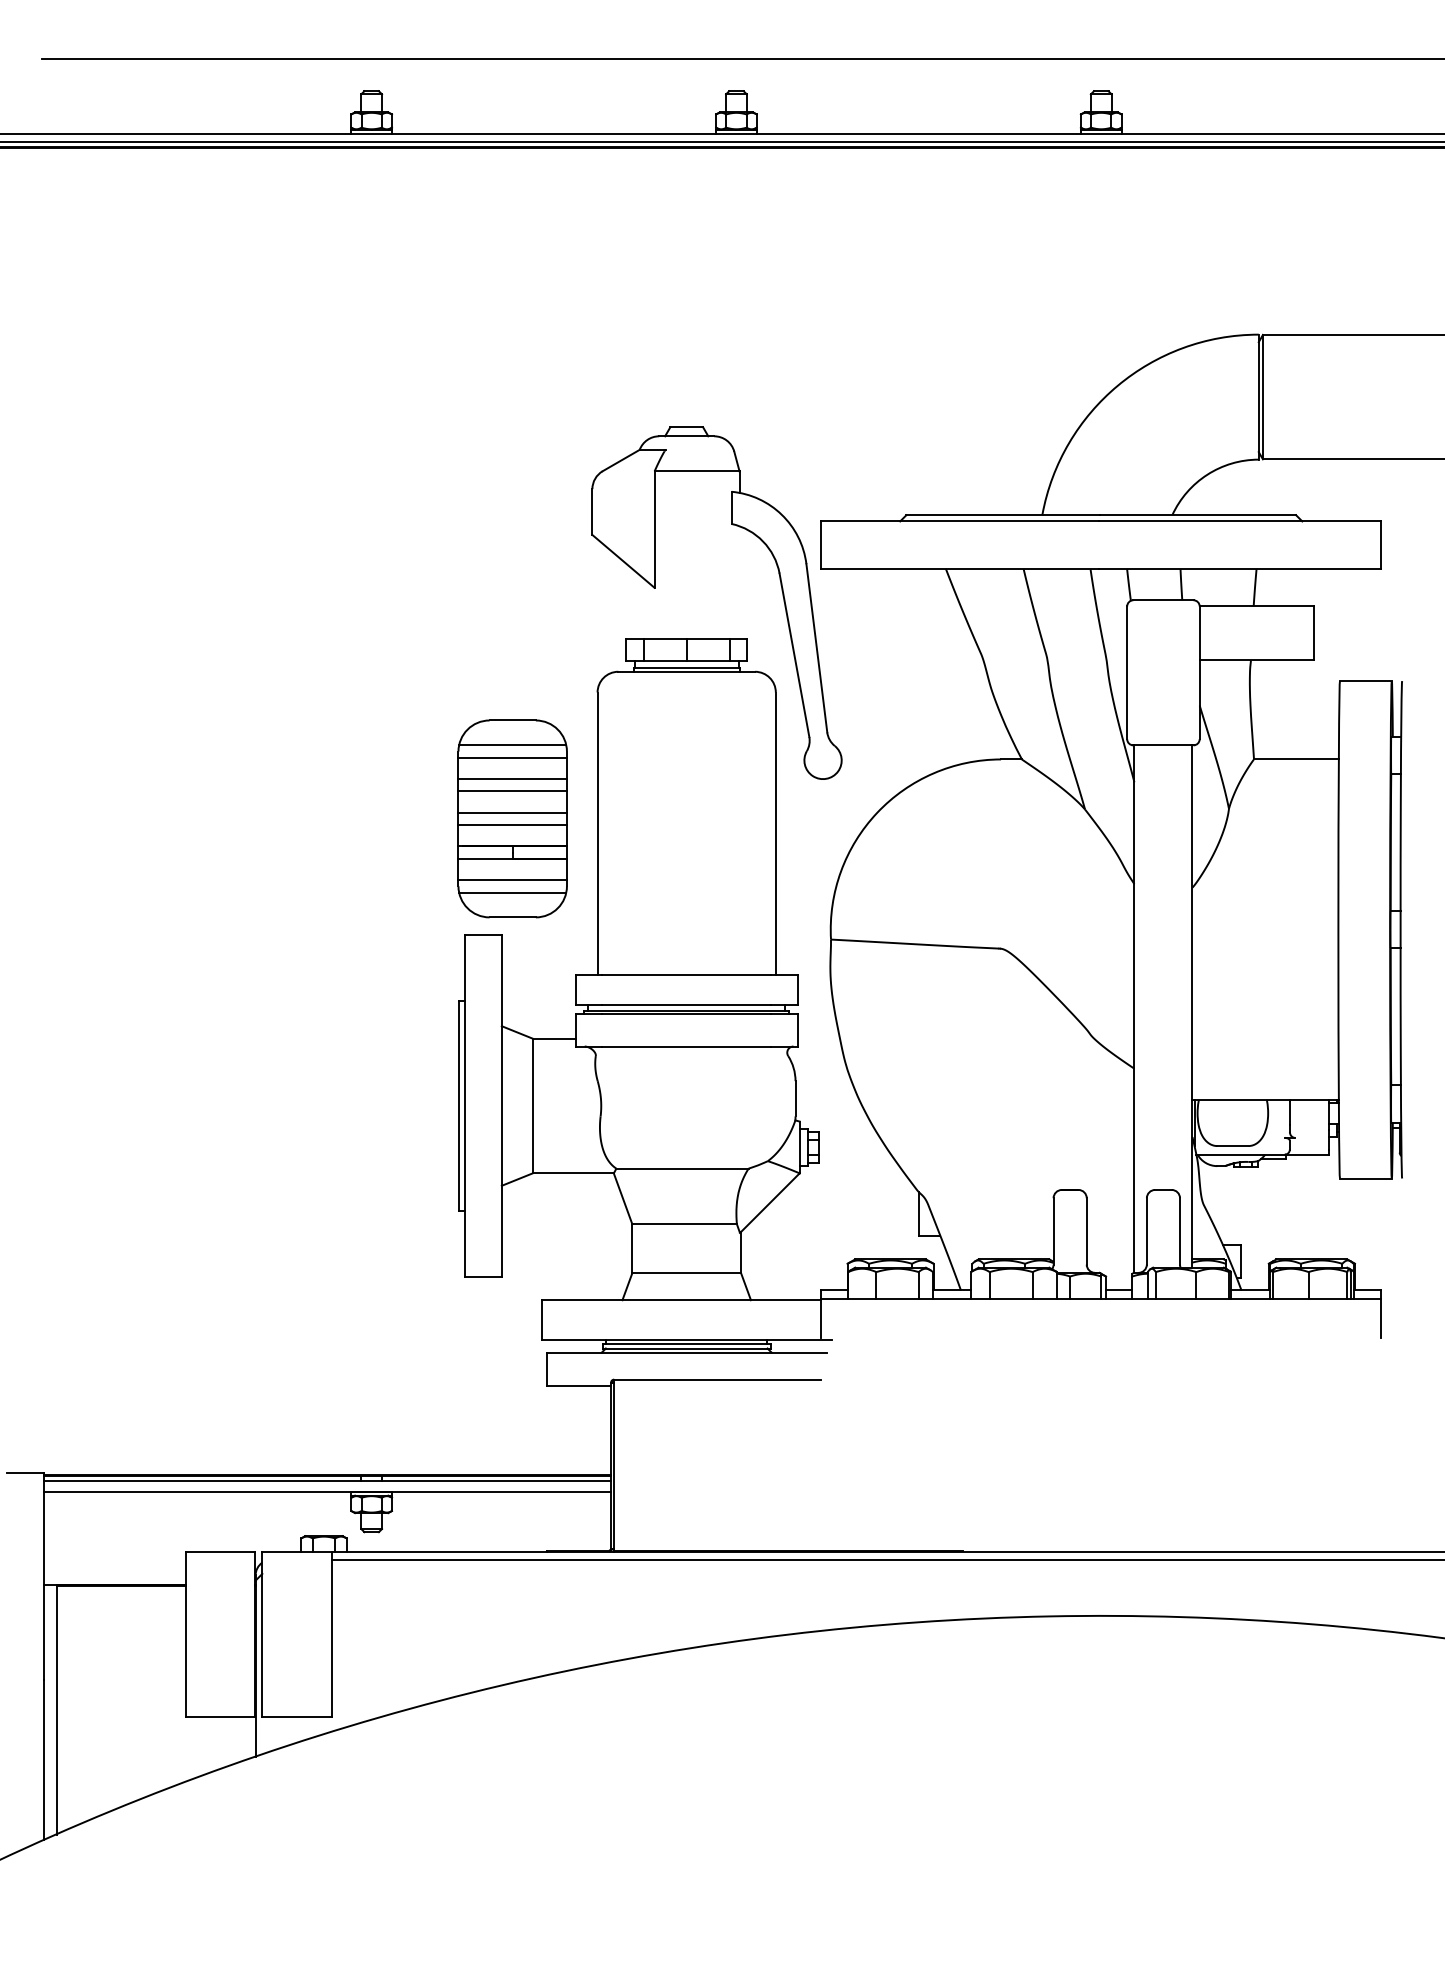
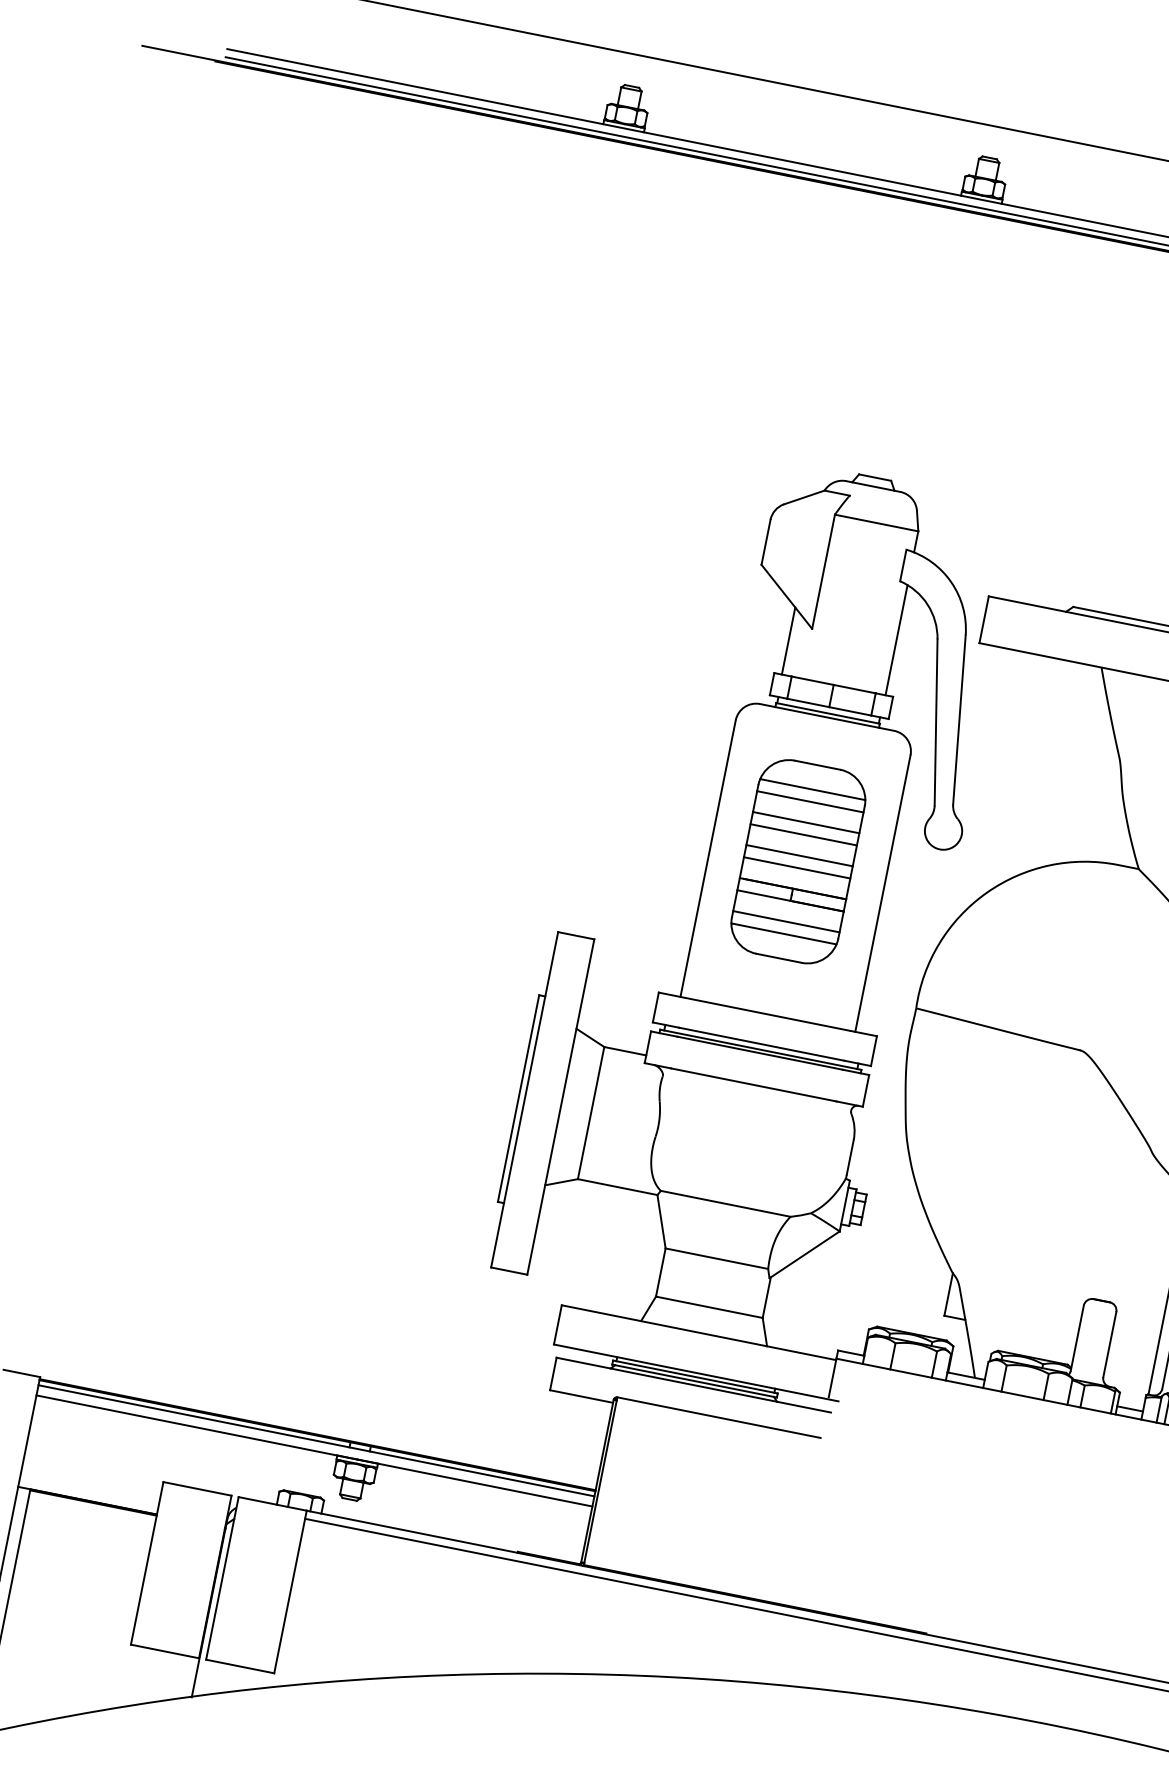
line: (739, 582) -> (896, 640), added
line: (633, 604) -> (788, 641), added
part: (512, 818) -> (798, 861), moved

